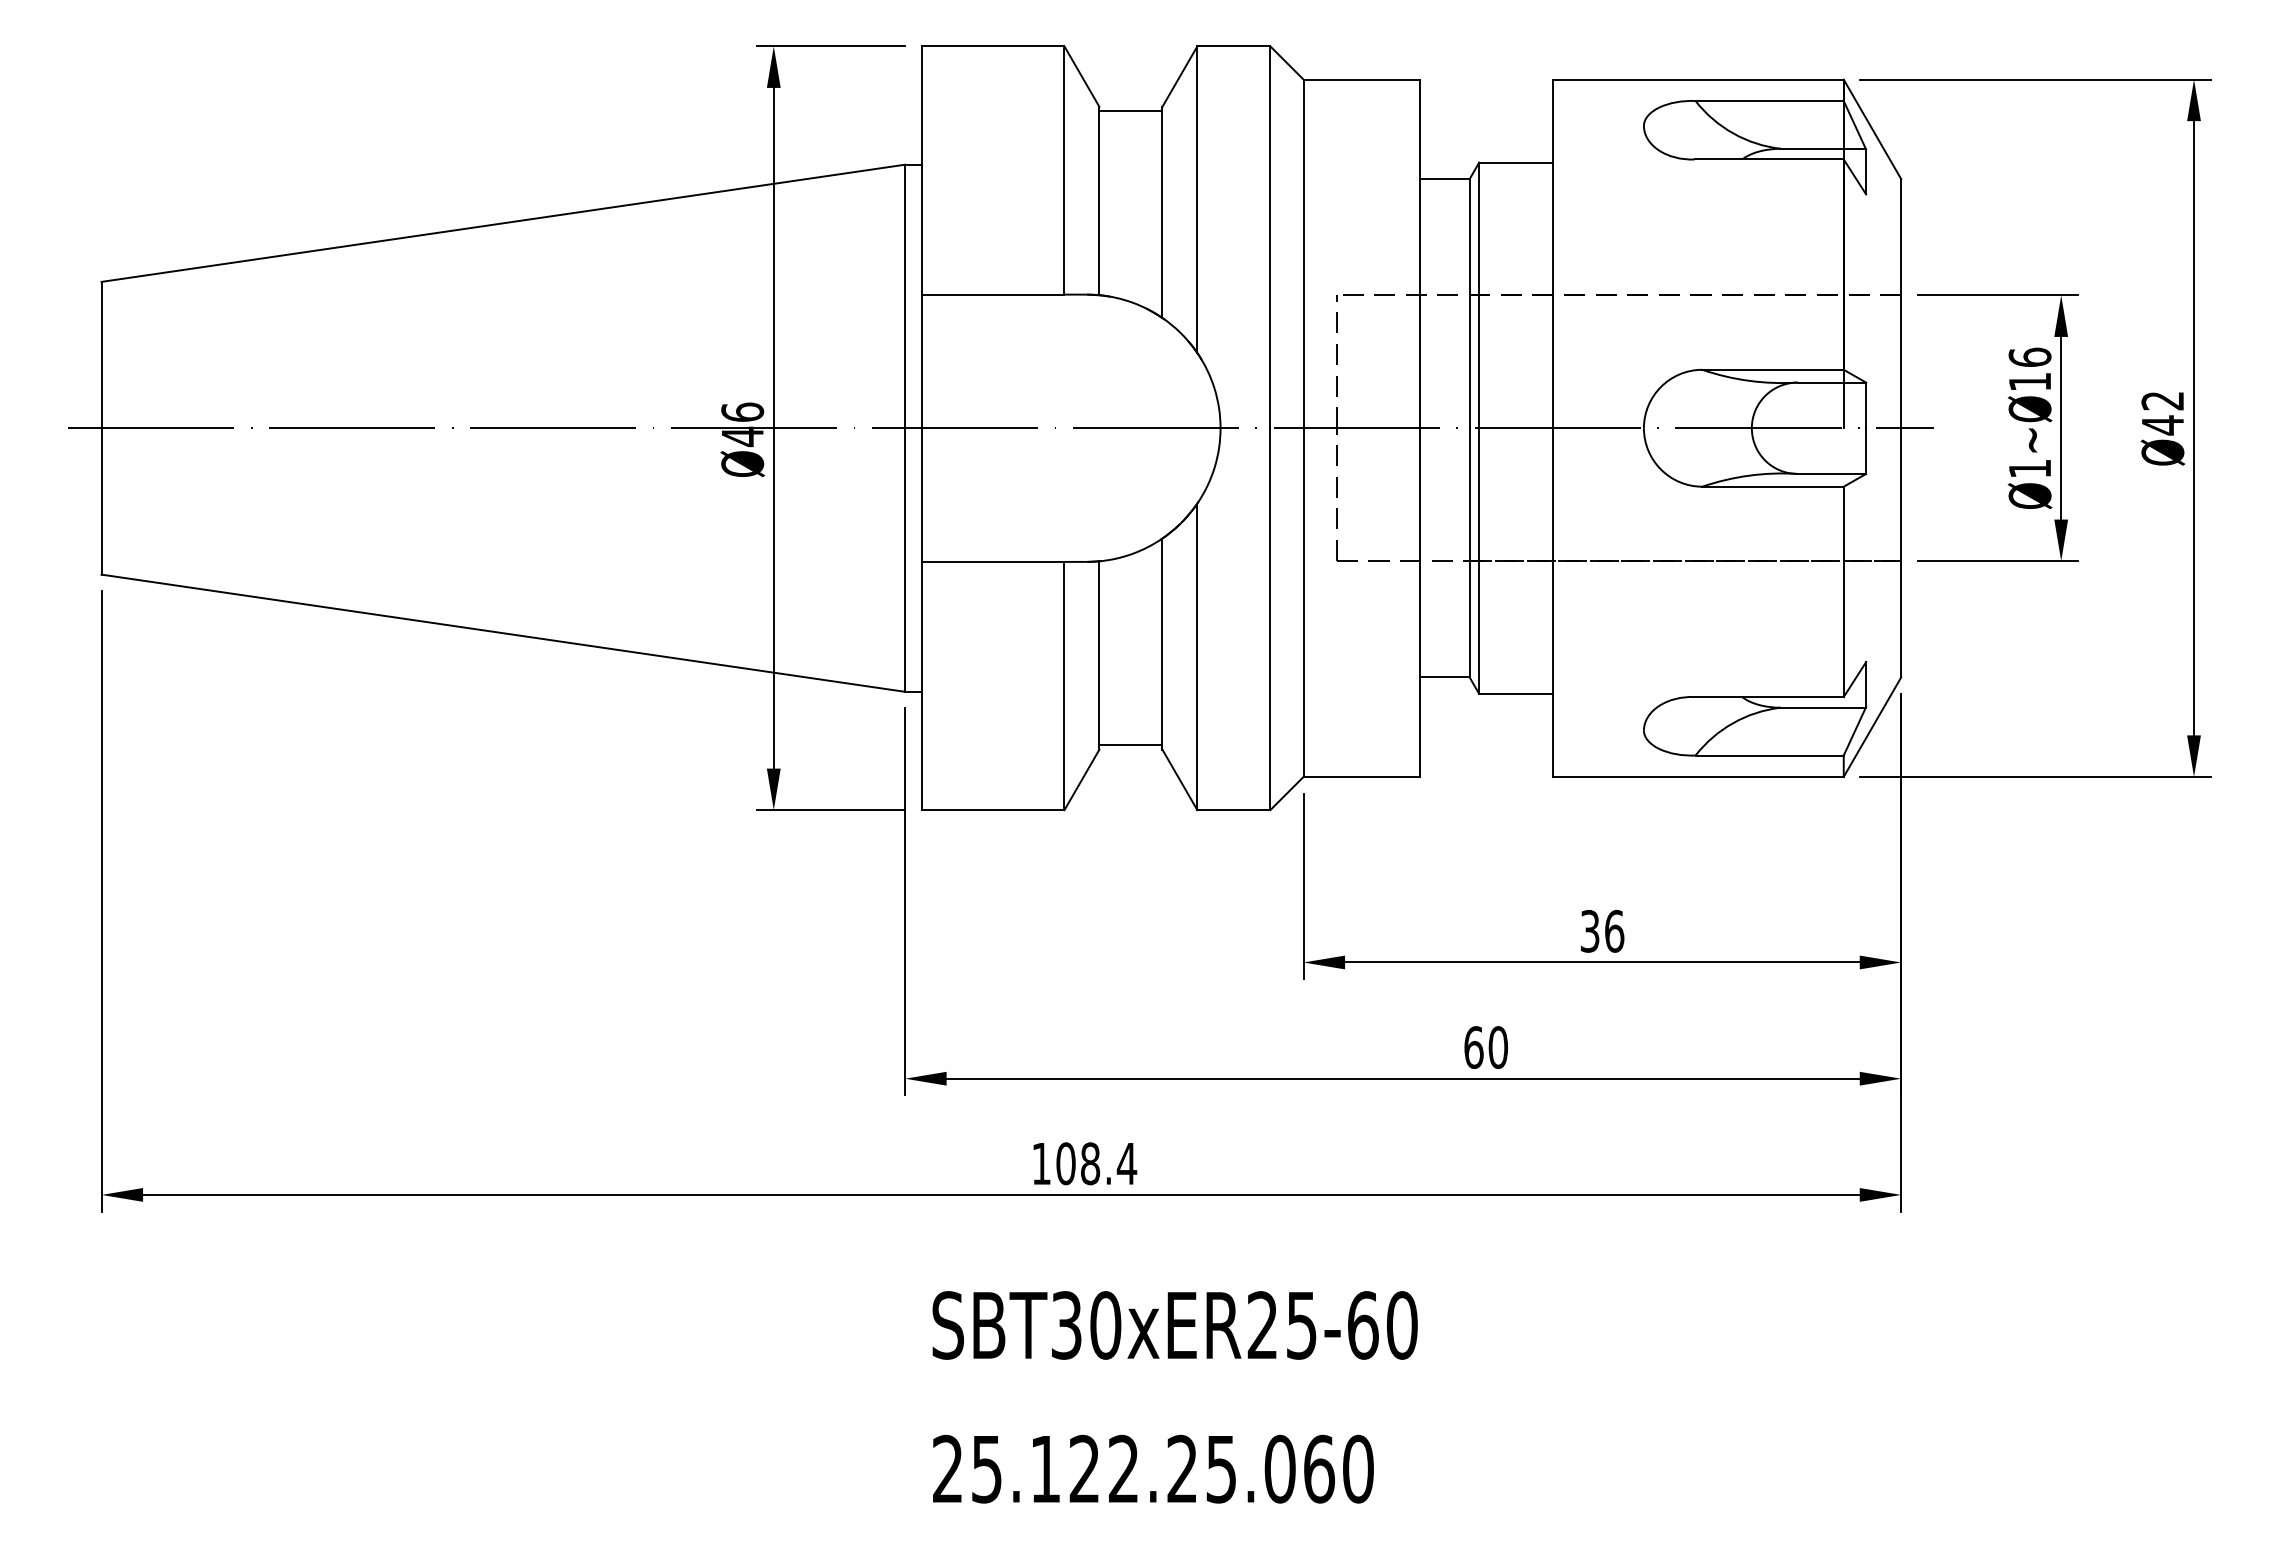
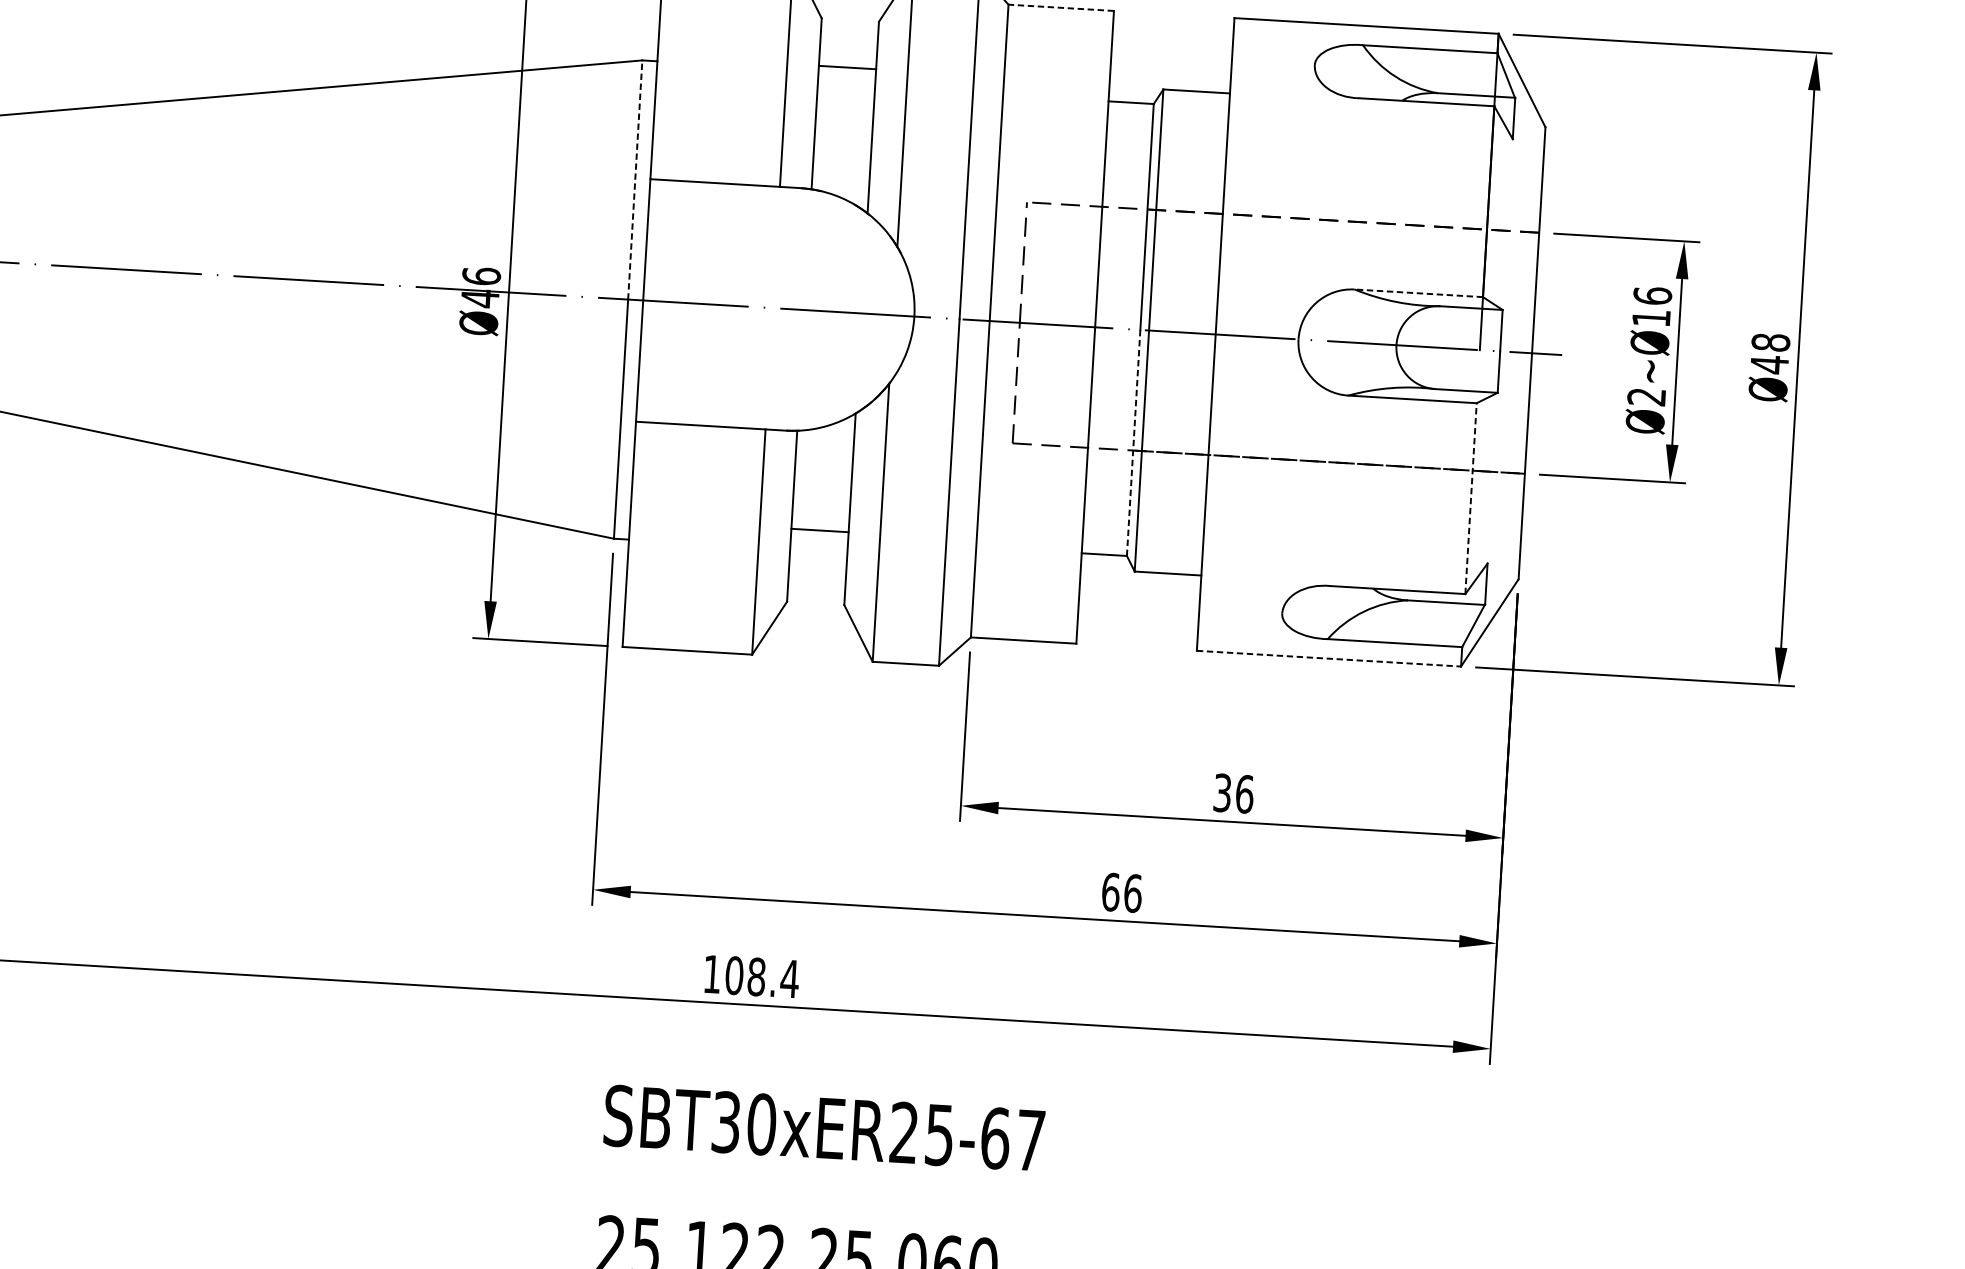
line: (1361, 79) -> (1061, 7), solid -> dashed
line: (1130, 111) -> (847, 67), moved
line: (905, 296) -> (635, 180), solid -> dashed
line: (1773, 369) -> (1419, 293), solid -> dashed
text: (2162, 400) -> (1770, 342), Ø42 -> Ø48
text: (2029, 469) -> (1646, 397), Ø1~Ø -> Ø2~Ø
line: (1469, 552) -> (1133, 442), solid -> dashed
line: (1843, 591) -> (1470, 498), solid -> dashed
line: (1130, 745) -> (819, 530), moved
line: (1698, 776) -> (1329, 658), solid -> dashed
text: (1498, 1047) -> (1133, 893), 60 -> 66
text: (1401, 1325) -> (1030, 1140), SBT30xER25-60 -> SBT30xER25-67

